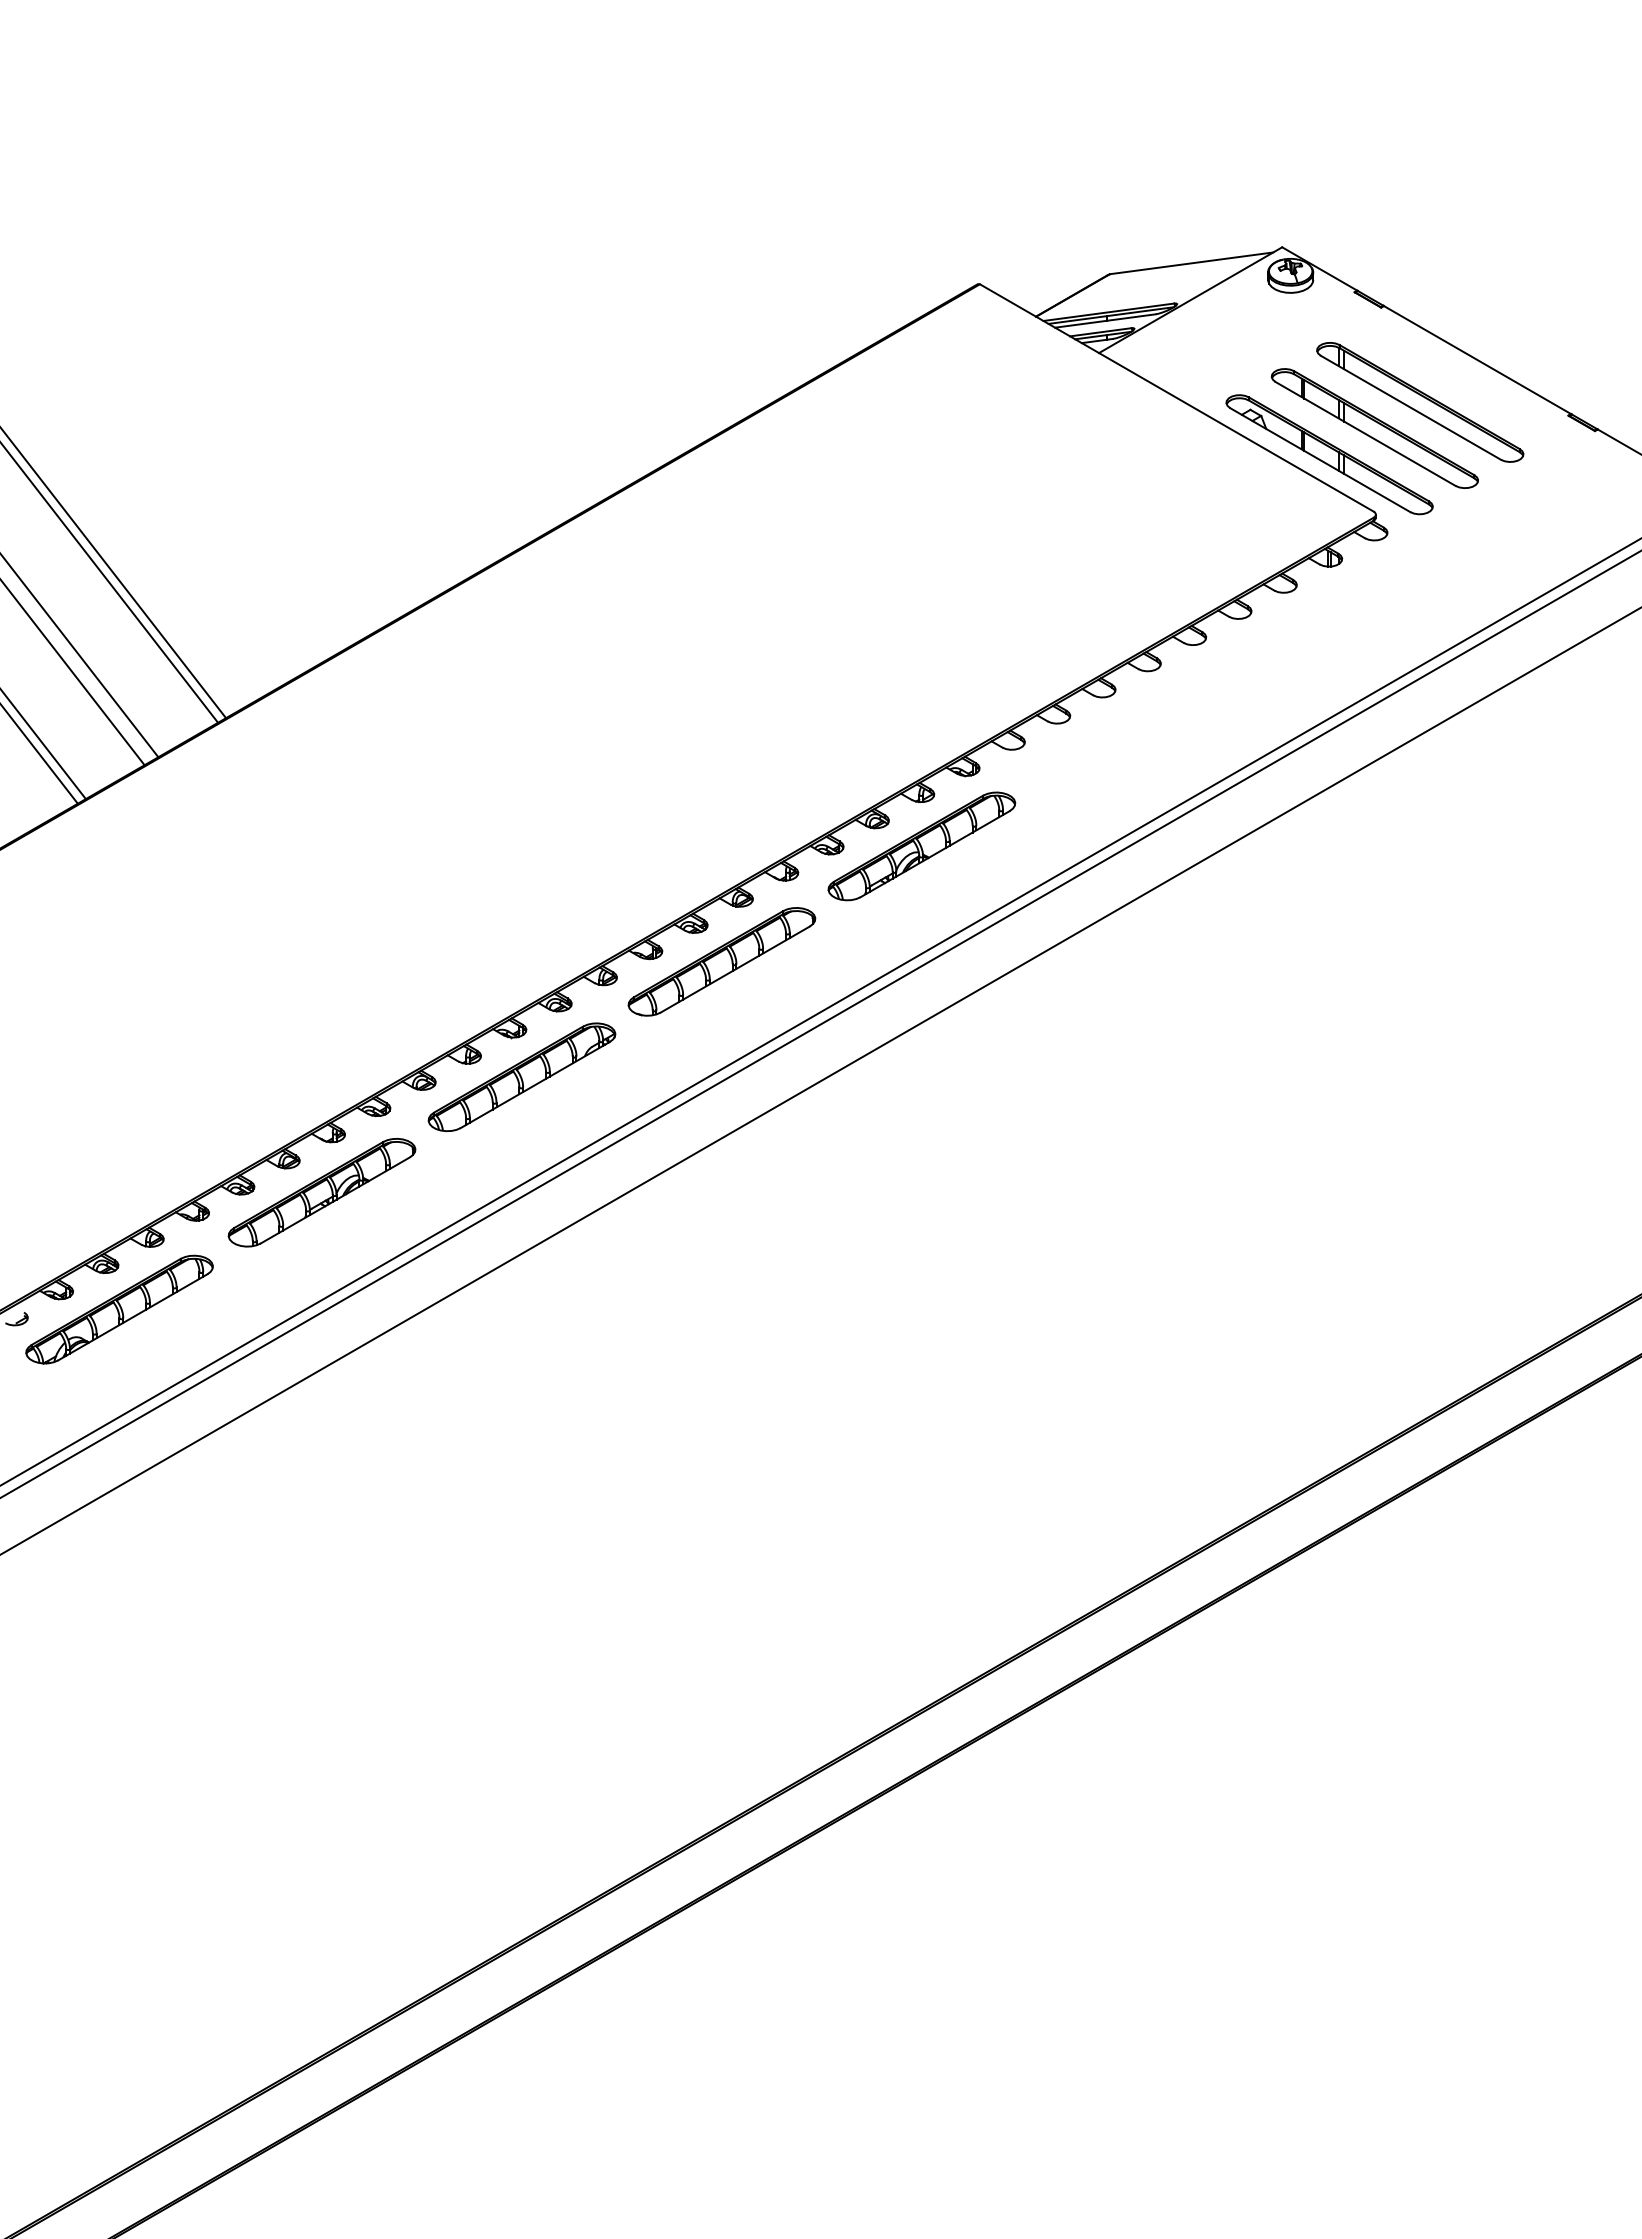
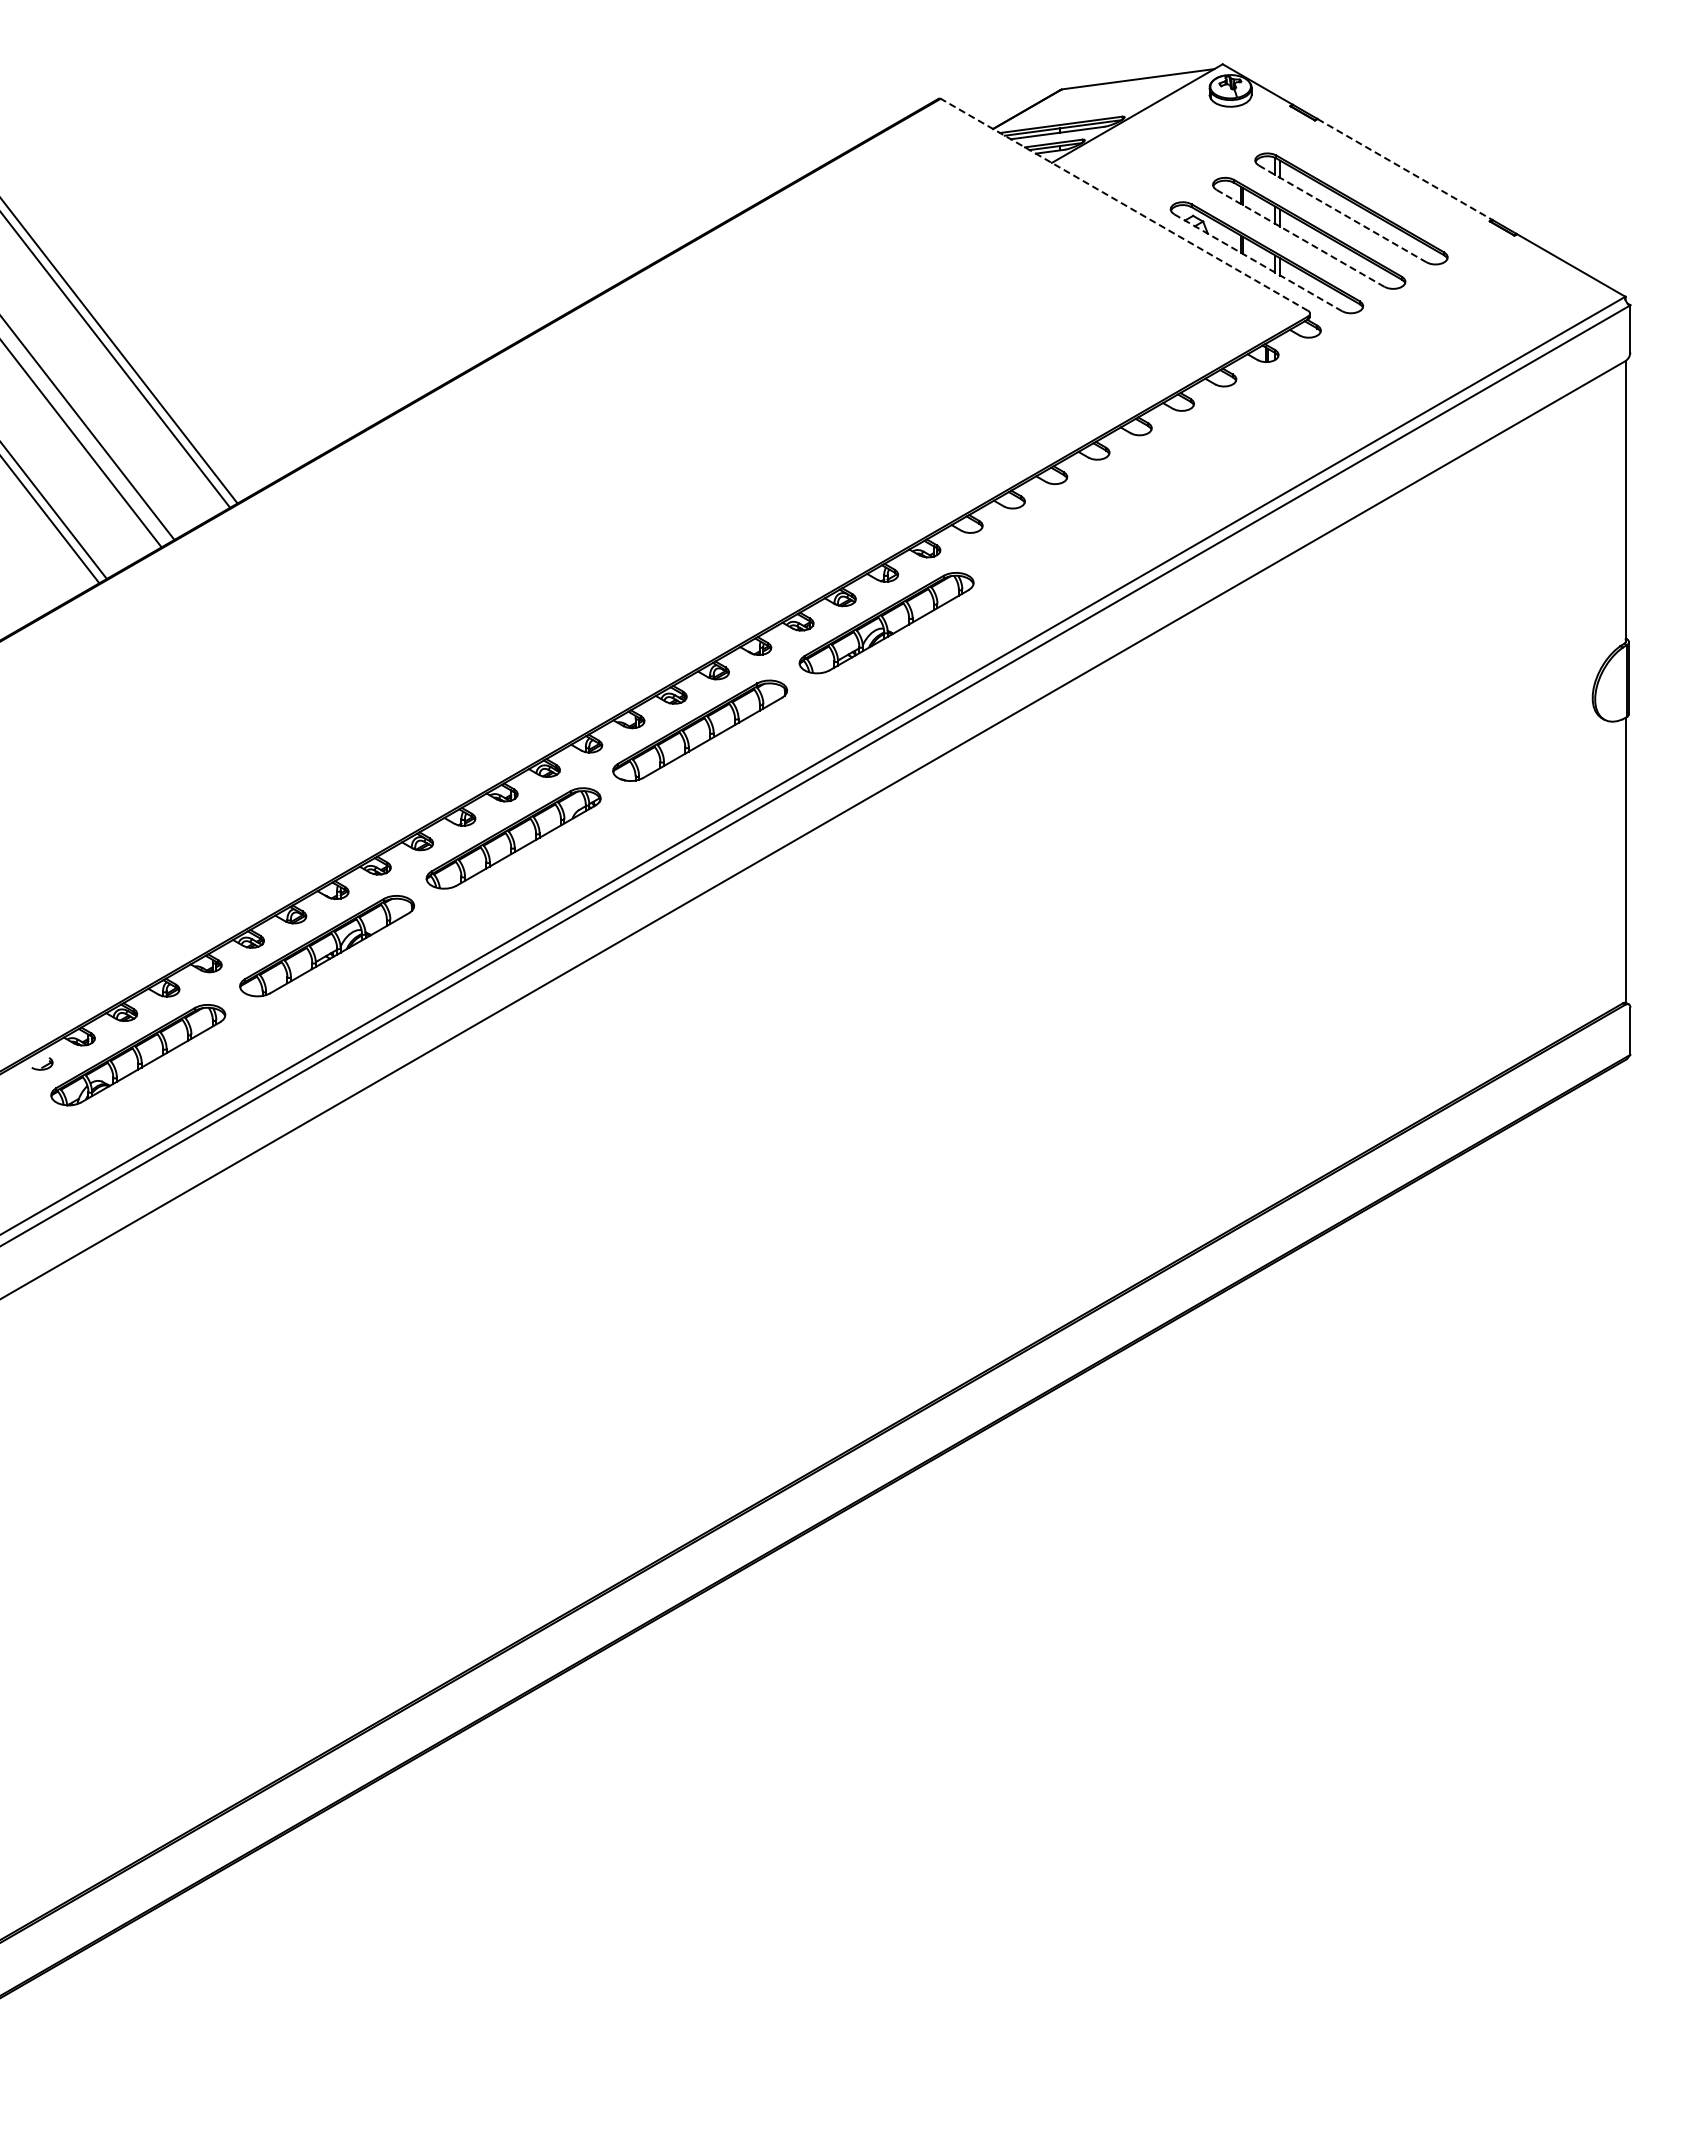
line: (1477, 360) -> (1404, 169), solid -> dashed
line: (1175, 397) -> (1123, 204), solid -> dashed
line: (1410, 407) -> (1342, 213), solid -> dashed
line: (1365, 434) -> (1300, 238), solid -> dashed
line: (1319, 459) -> (1257, 262), solid -> dashed

